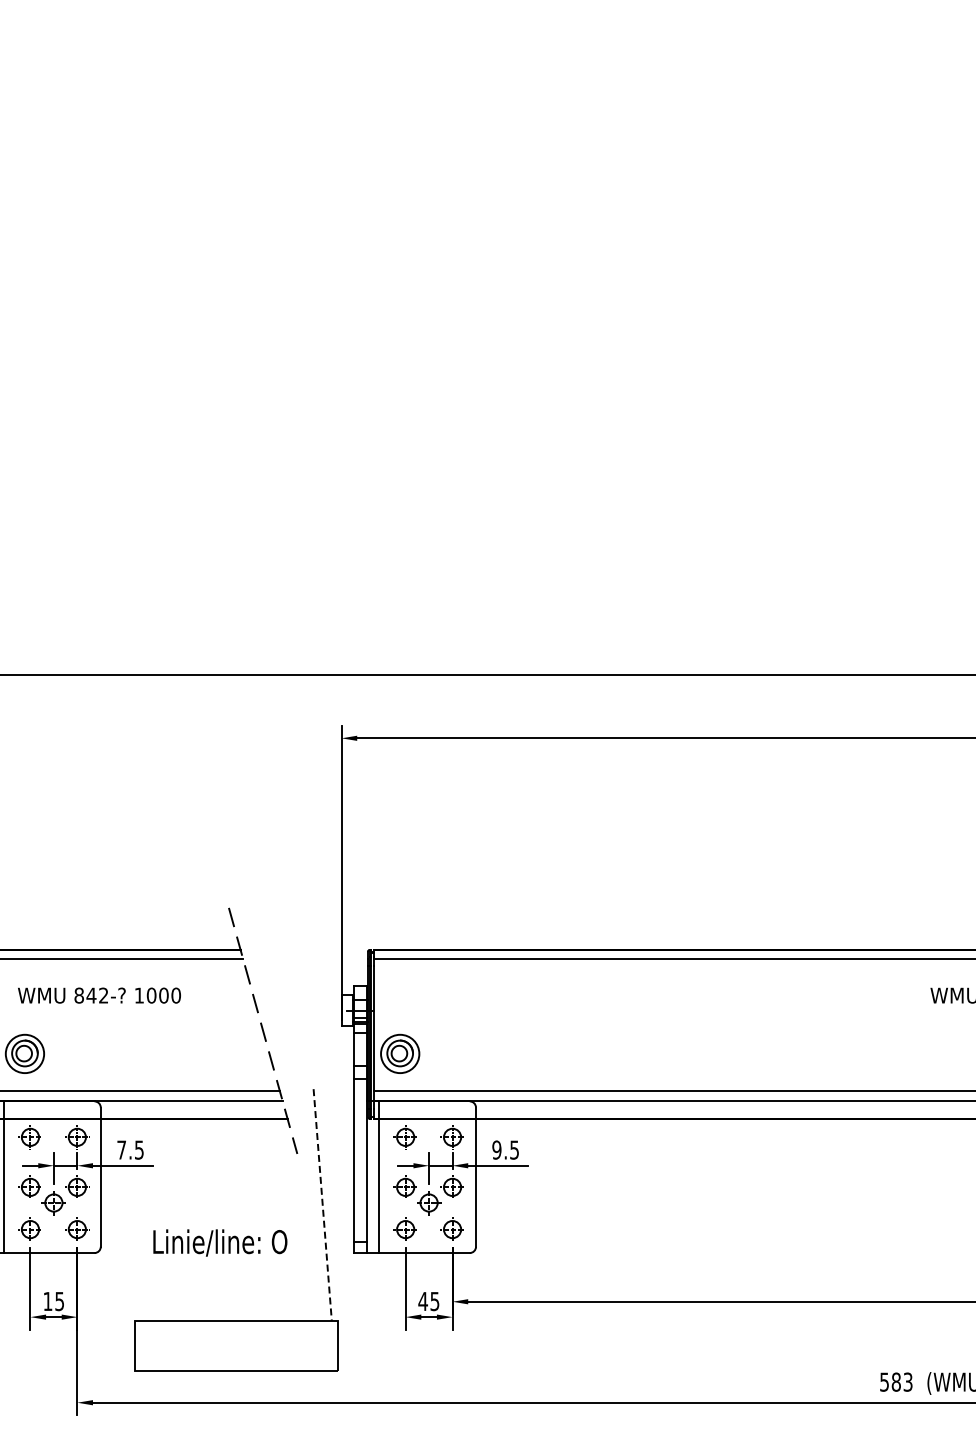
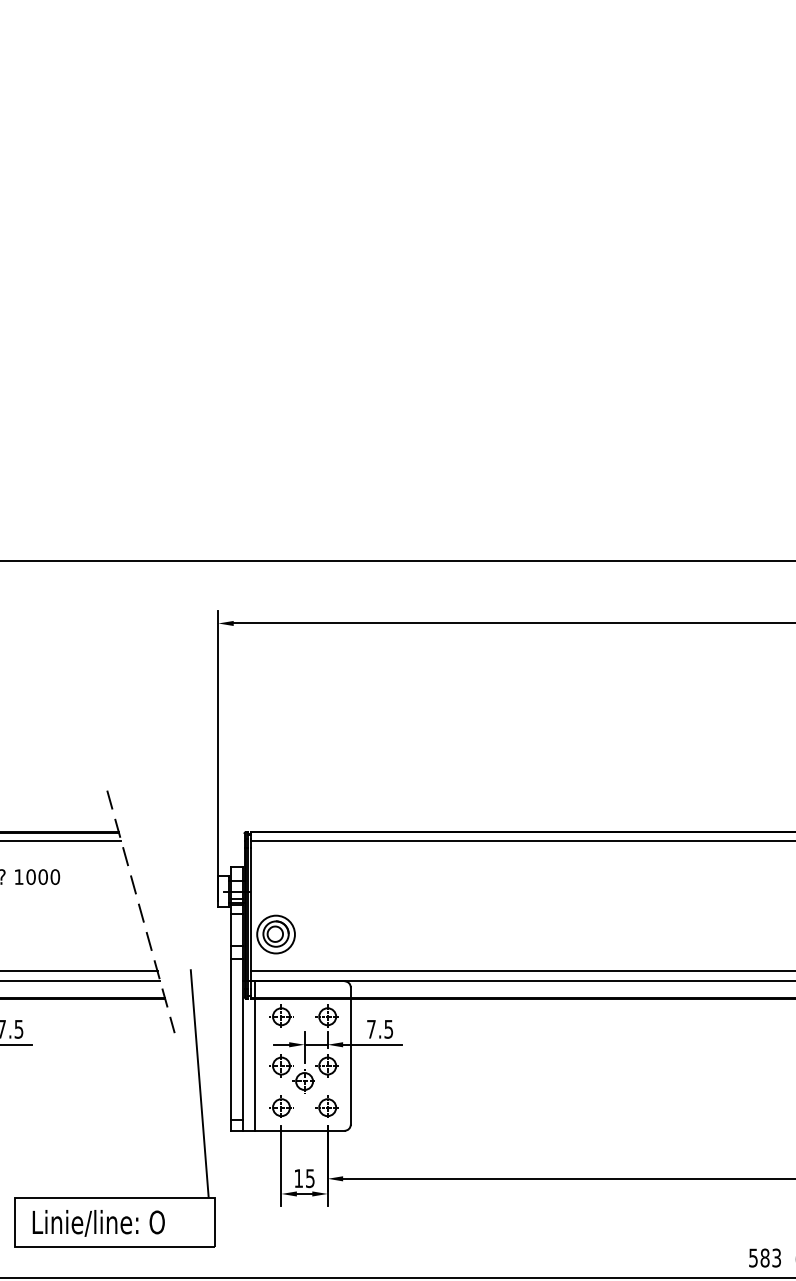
text: (496, 1149) -> (371, 1028), 9.5 -> 7.5
line: (322, 1205) -> (199, 1083), dashed -> solid
text: (220, 1242) -> (98, 1222), moved
text: (422, 1301) -> (298, 1178), 45 -> 15

